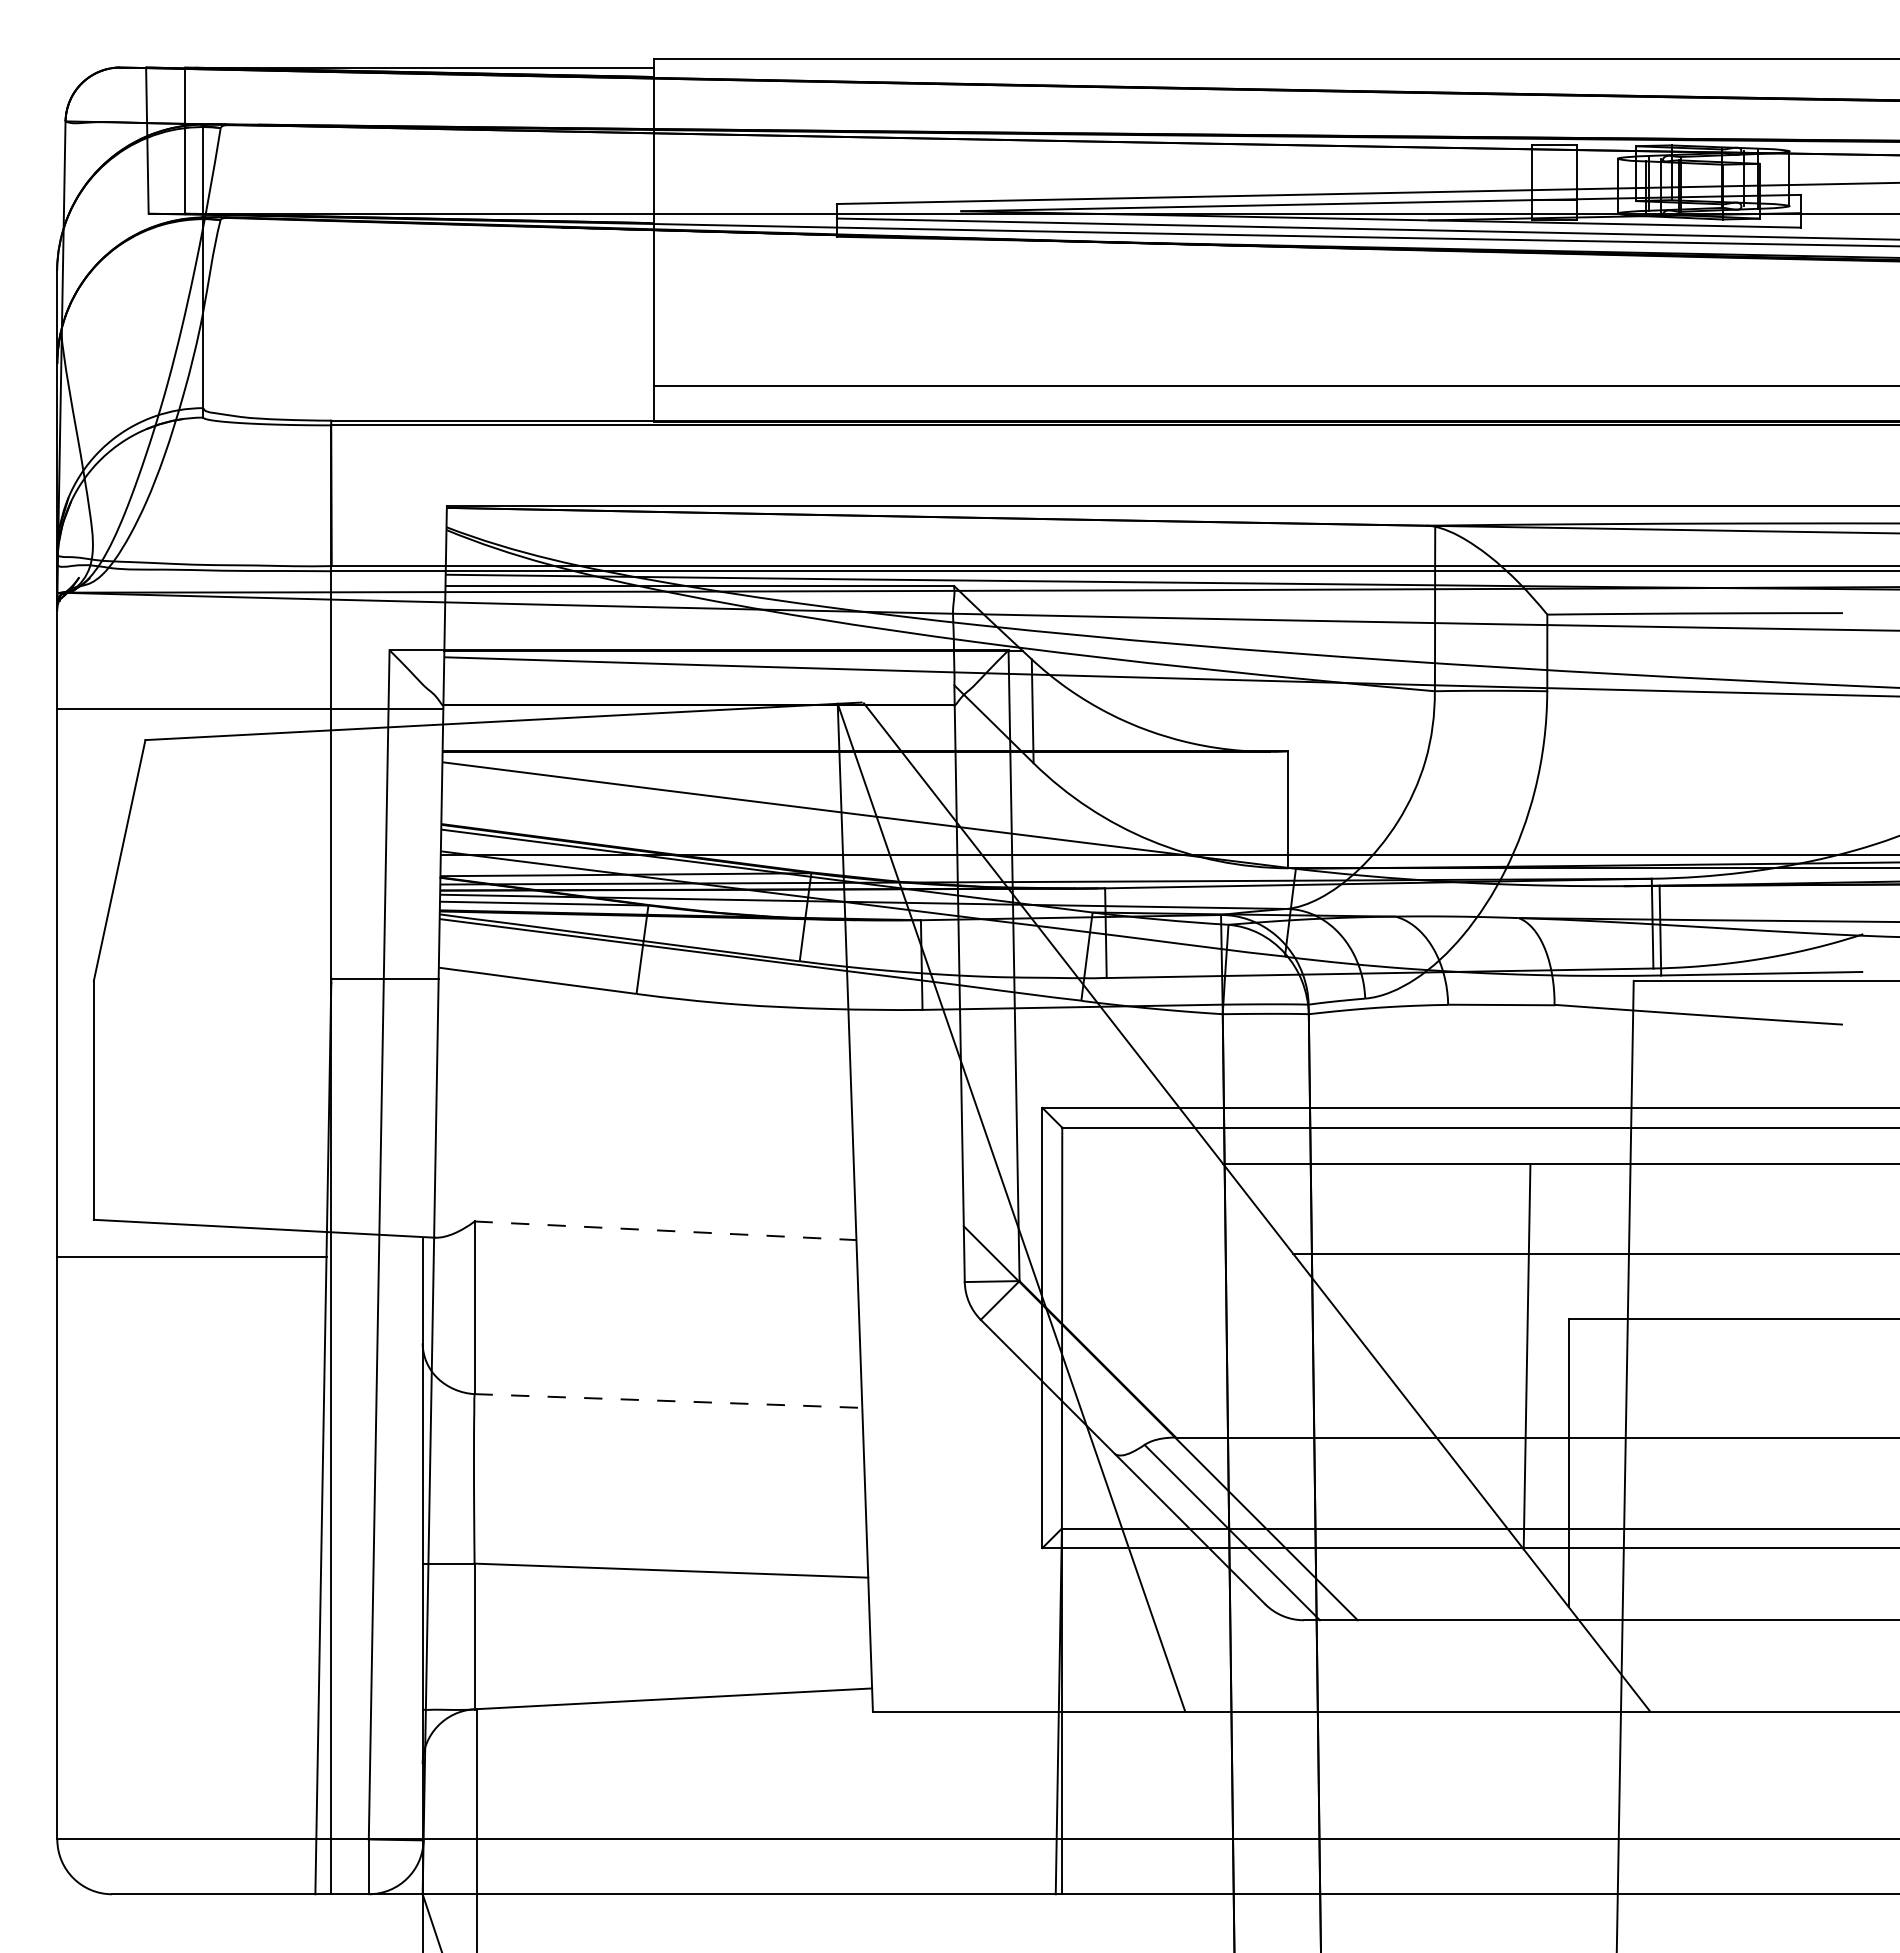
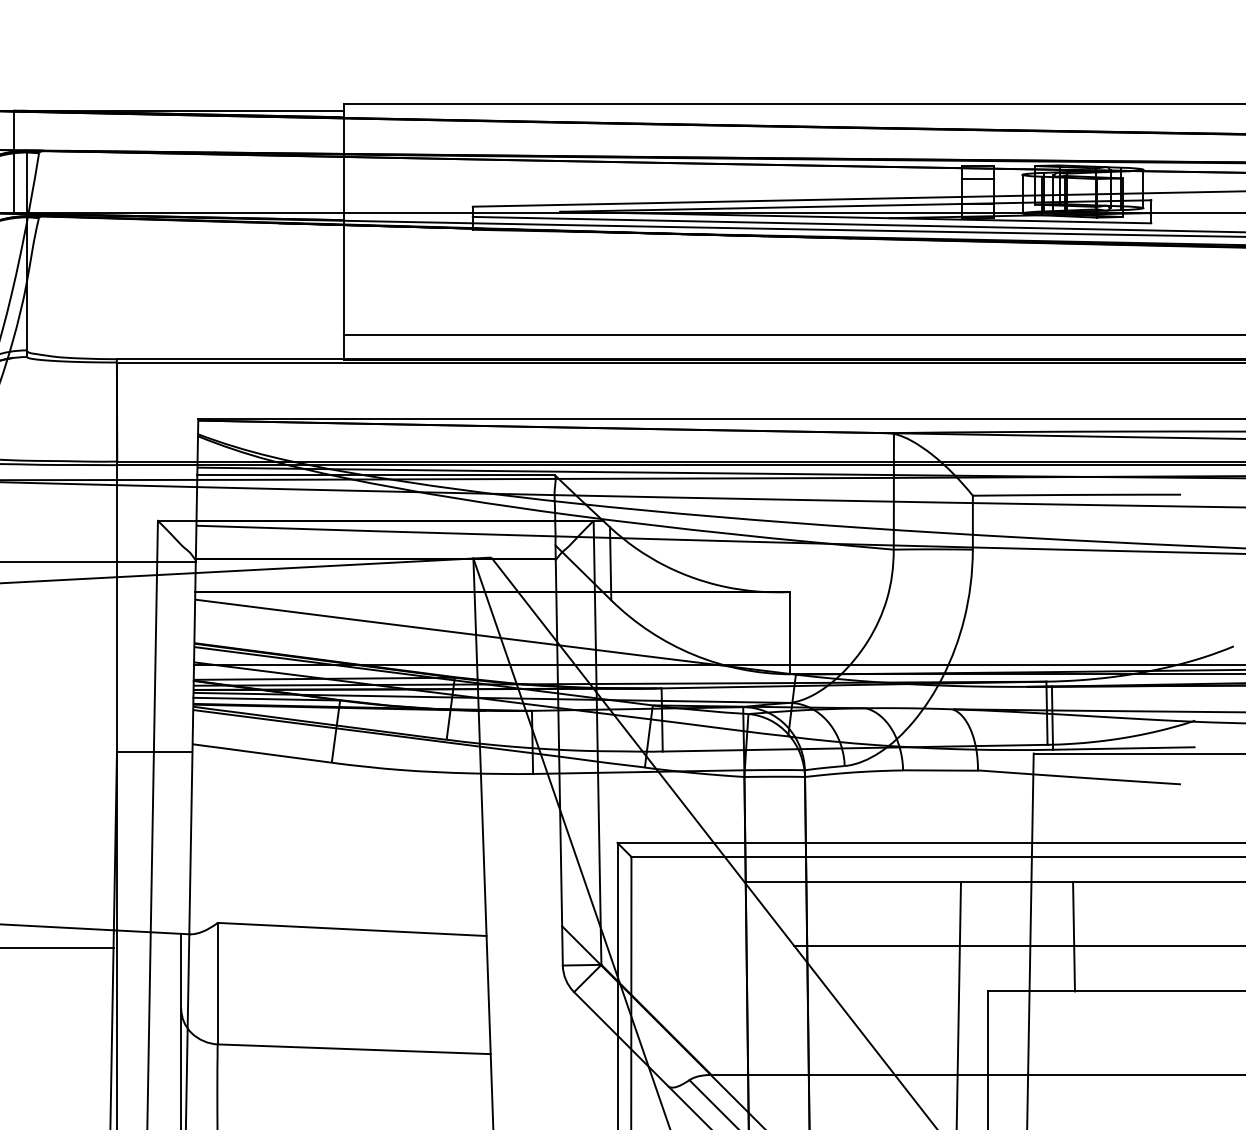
line: (1554, 164) -> (977, 178), added
line: (666, 1230) -> (352, 929), dashed -> solid
line: (1690, 1240) -> (1073, 936), added
line: (668, 1401) -> (354, 1049), dashed -> solid

